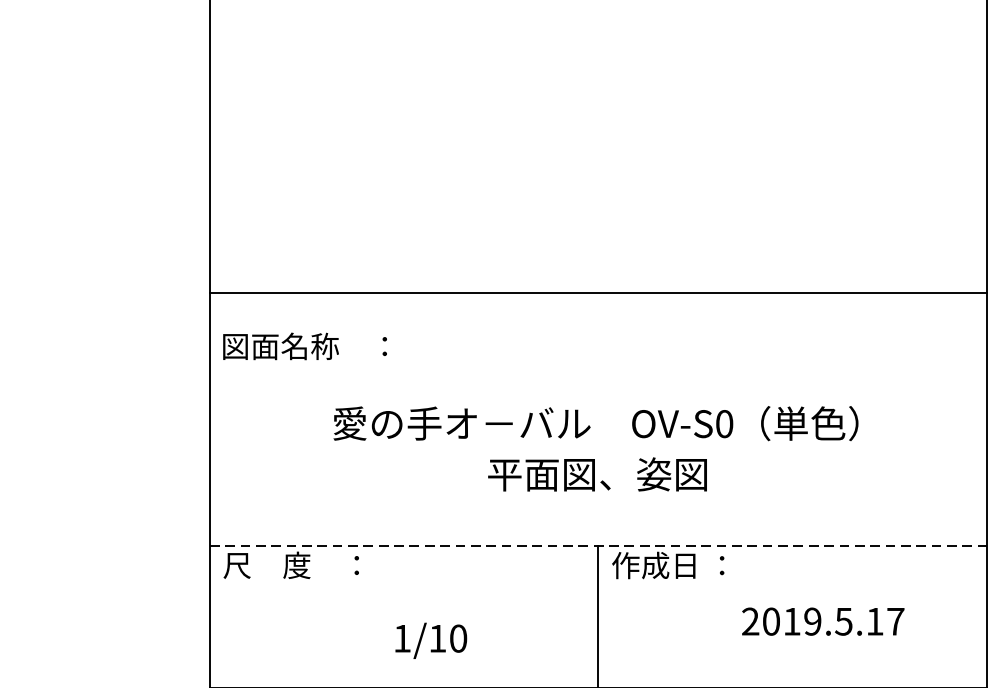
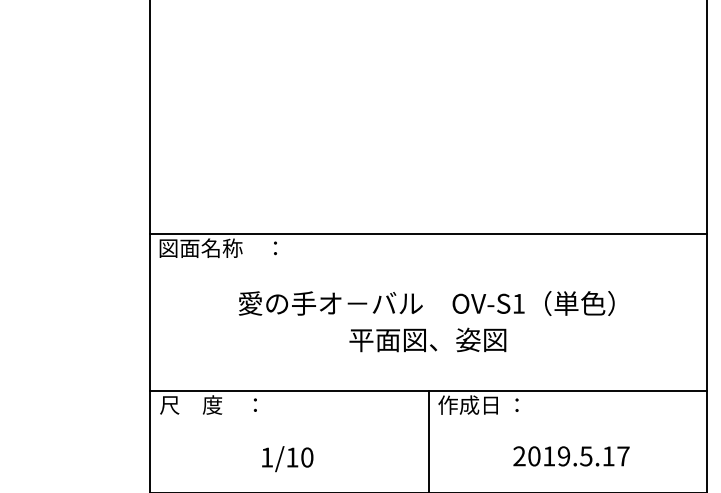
line: (598, 293) -> (428, 234), moved
text: (724, 423) -> (518, 303), OV-S0 -> OV-S1
line: (599, 546) -> (429, 391), dashed -> solid
text: (823, 621) -> (571, 456), moved
text: (430, 641) -> (287, 459), moved

